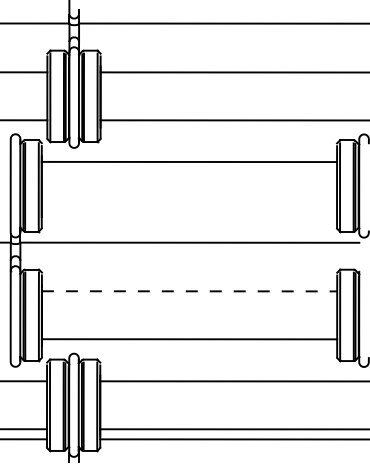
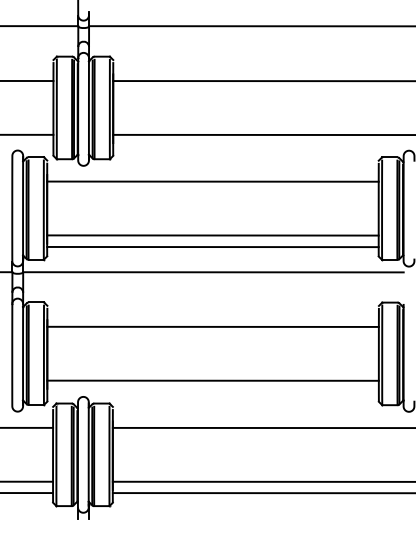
line: (189, 209) -> (212, 235), added
line: (189, 219) -> (212, 246), added
line: (189, 290) -> (213, 326), dashed -> solid

